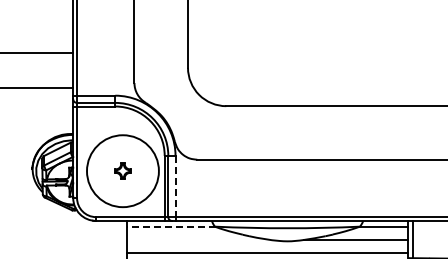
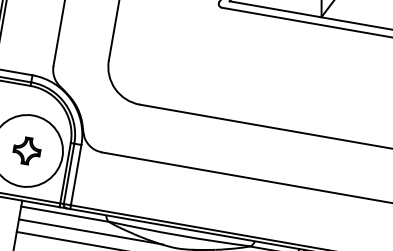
part: (122, 170) -> (26, 150), size x1.67
line: (175, 186) -> (76, 175), dashed -> solid
line: (170, 226) -> (64, 213), dashed -> solid
line: (199, 239) -> (90, 231), added

